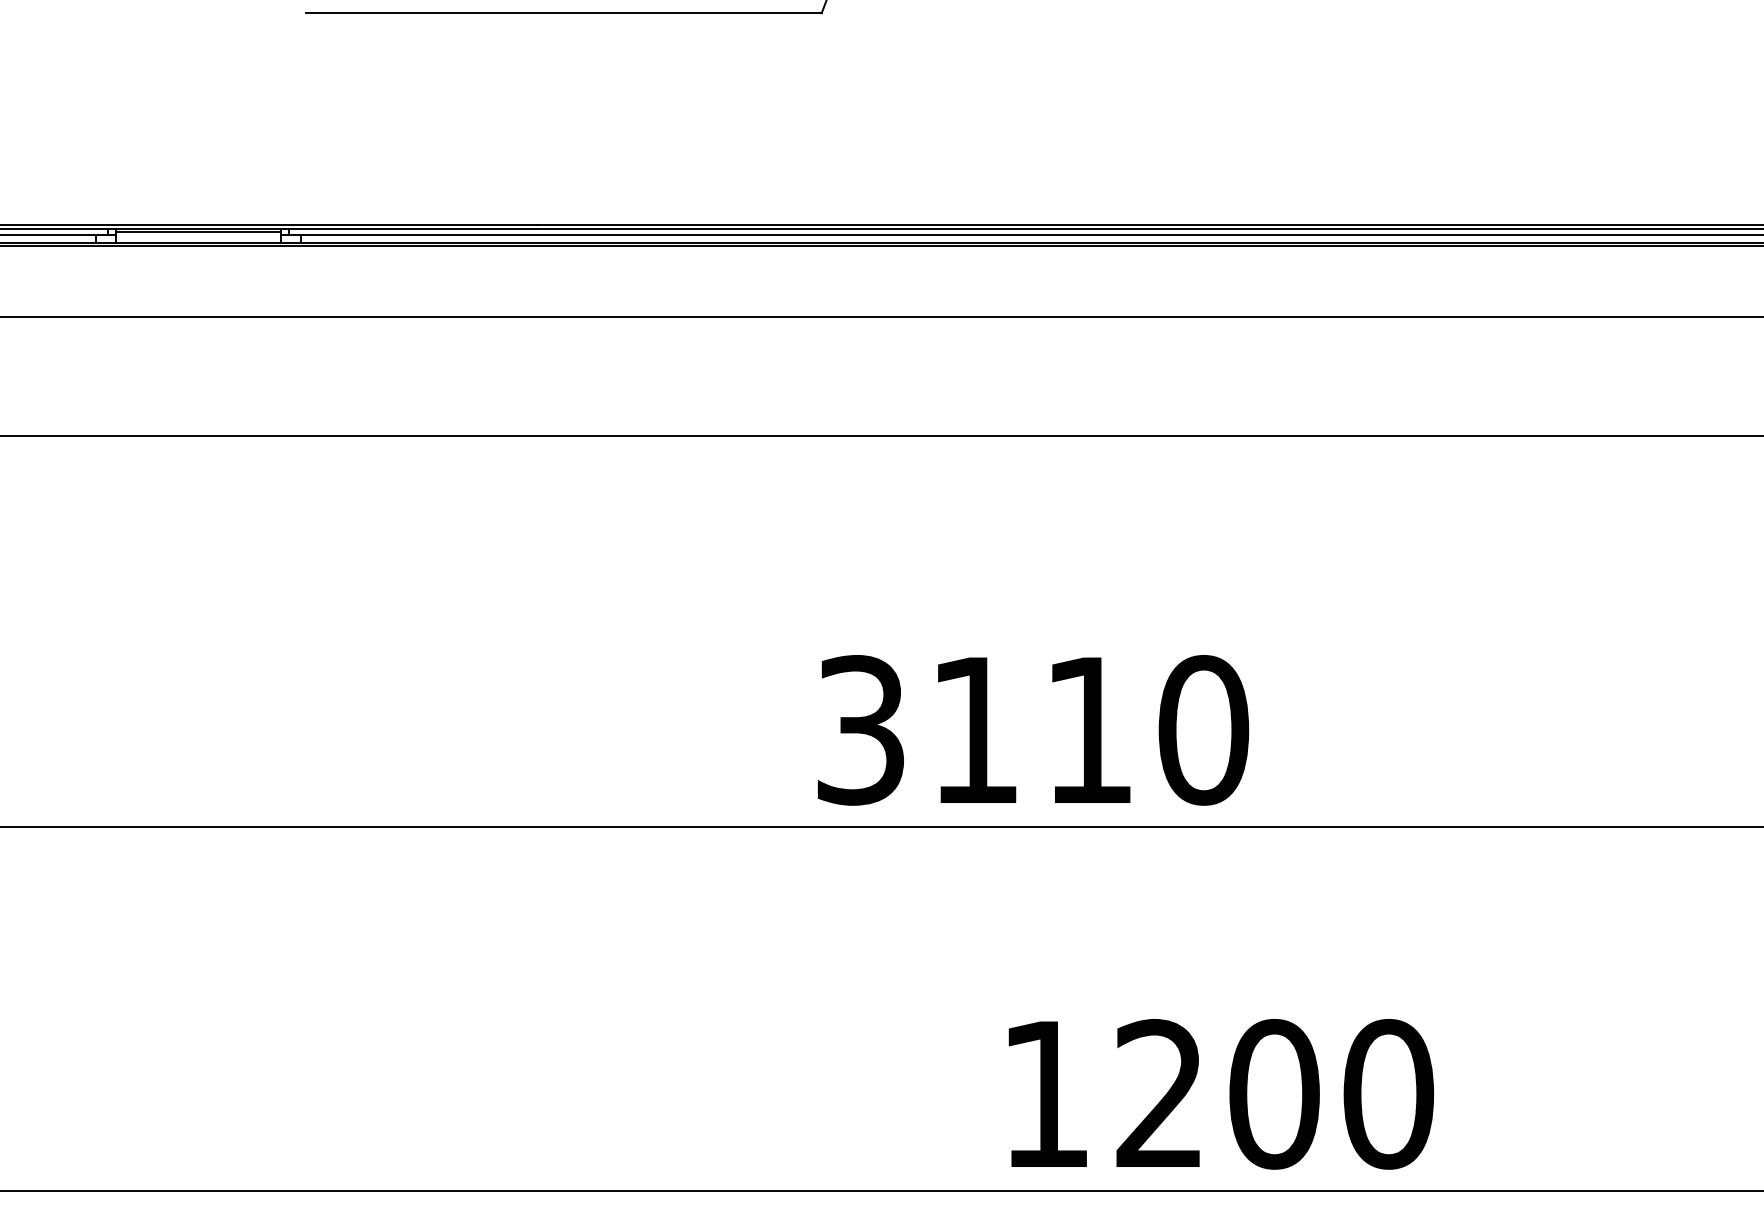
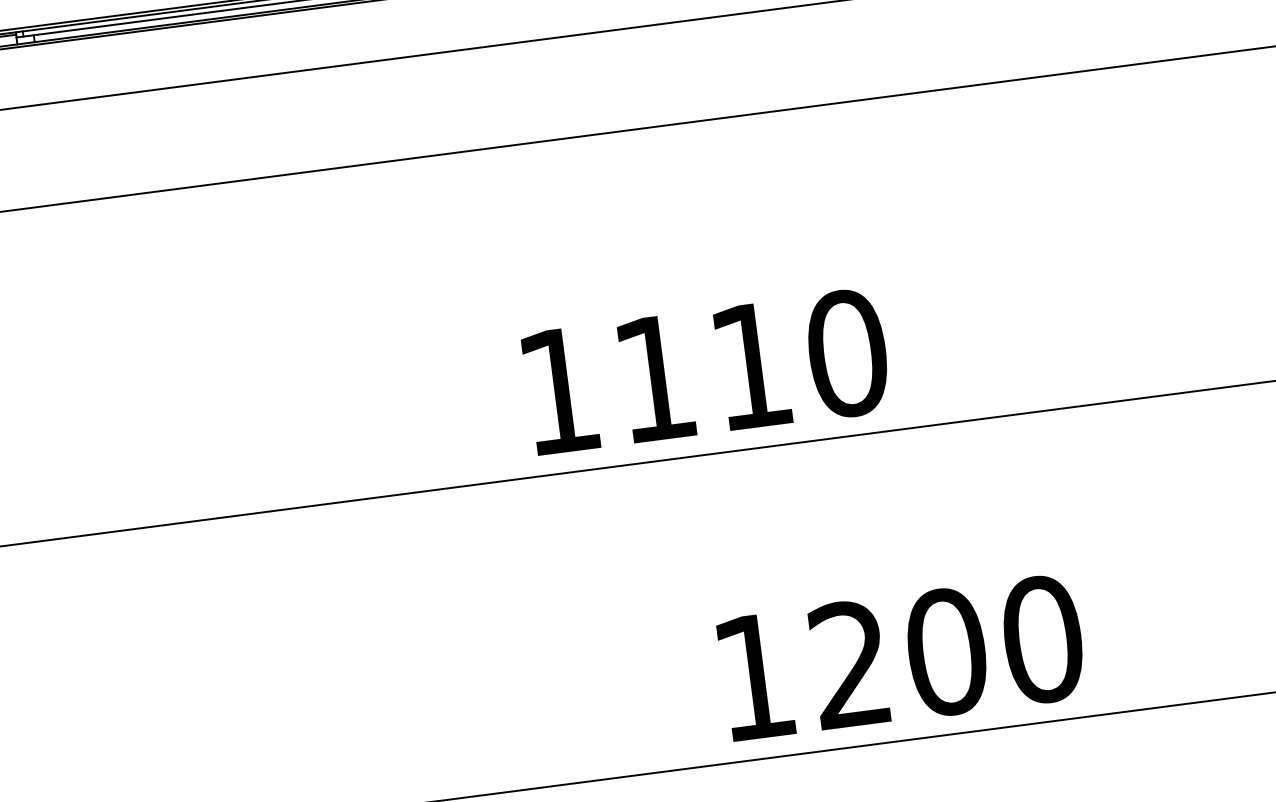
text: (860, 730) -> (558, 391), 3110 -> 1110

